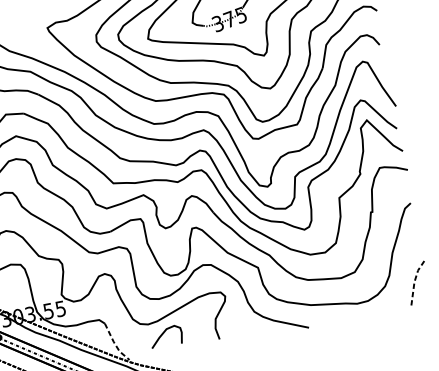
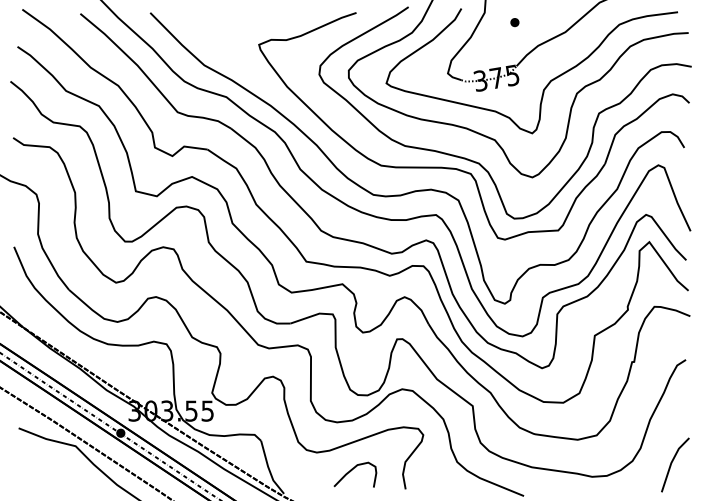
line: (414, 281) -> (671, 462), dashed -> solid
curve: (163, 333) -> (352, 470), moved
line: (115, 343) -> (269, 469), dashed -> solid

